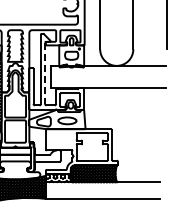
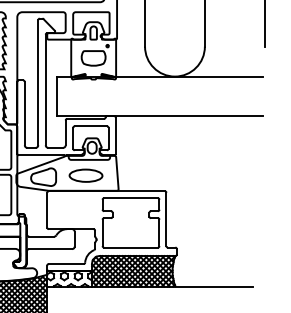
line: (45, 73) -> (46, 90), dashed -> solid

